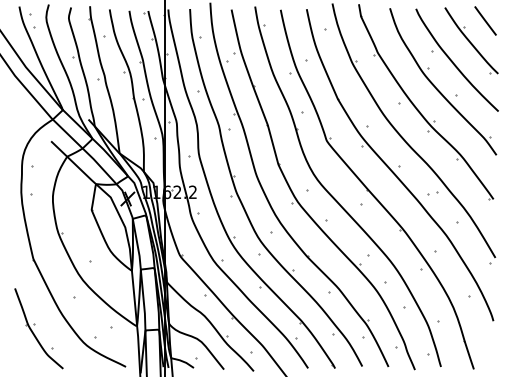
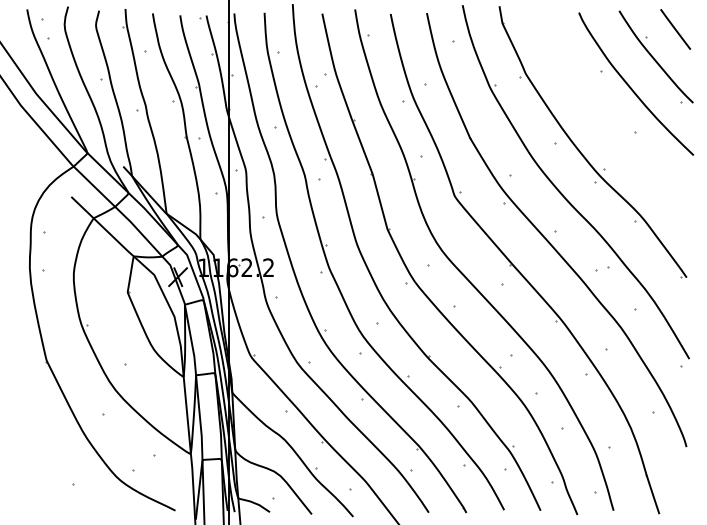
part: (436, 87) -> (607, 122), removed
part: (35, 324) -> (49, 451), removed

